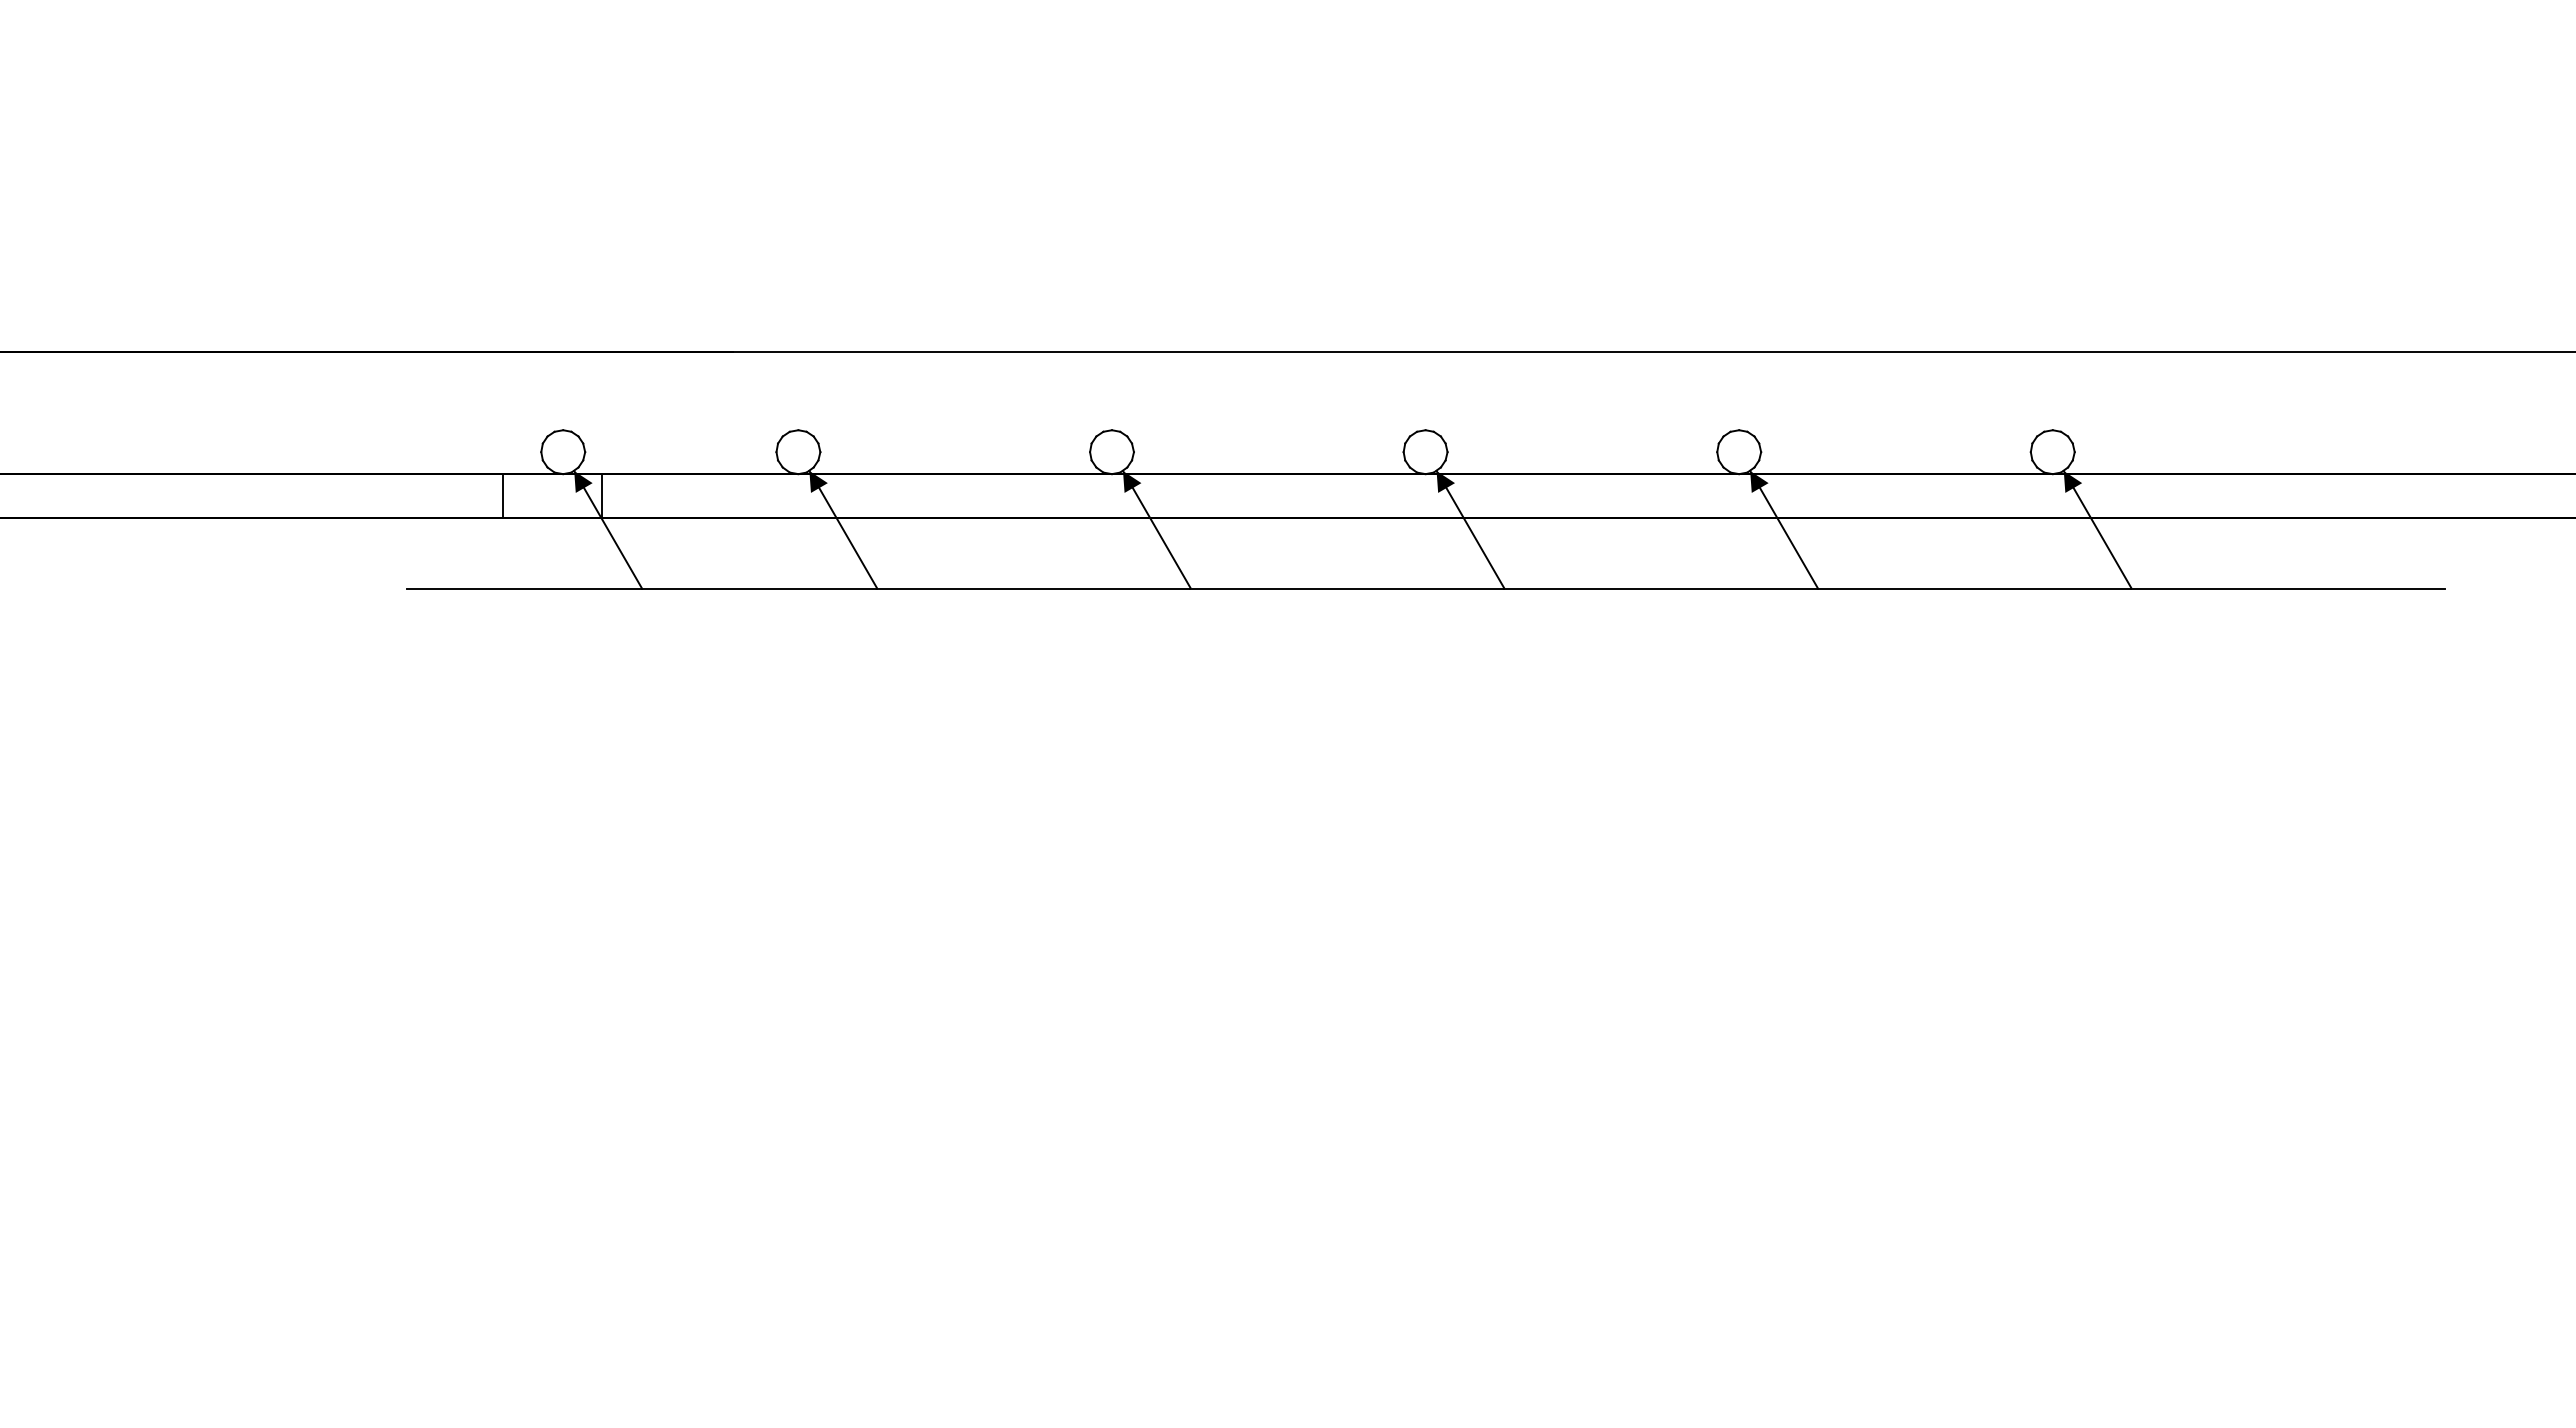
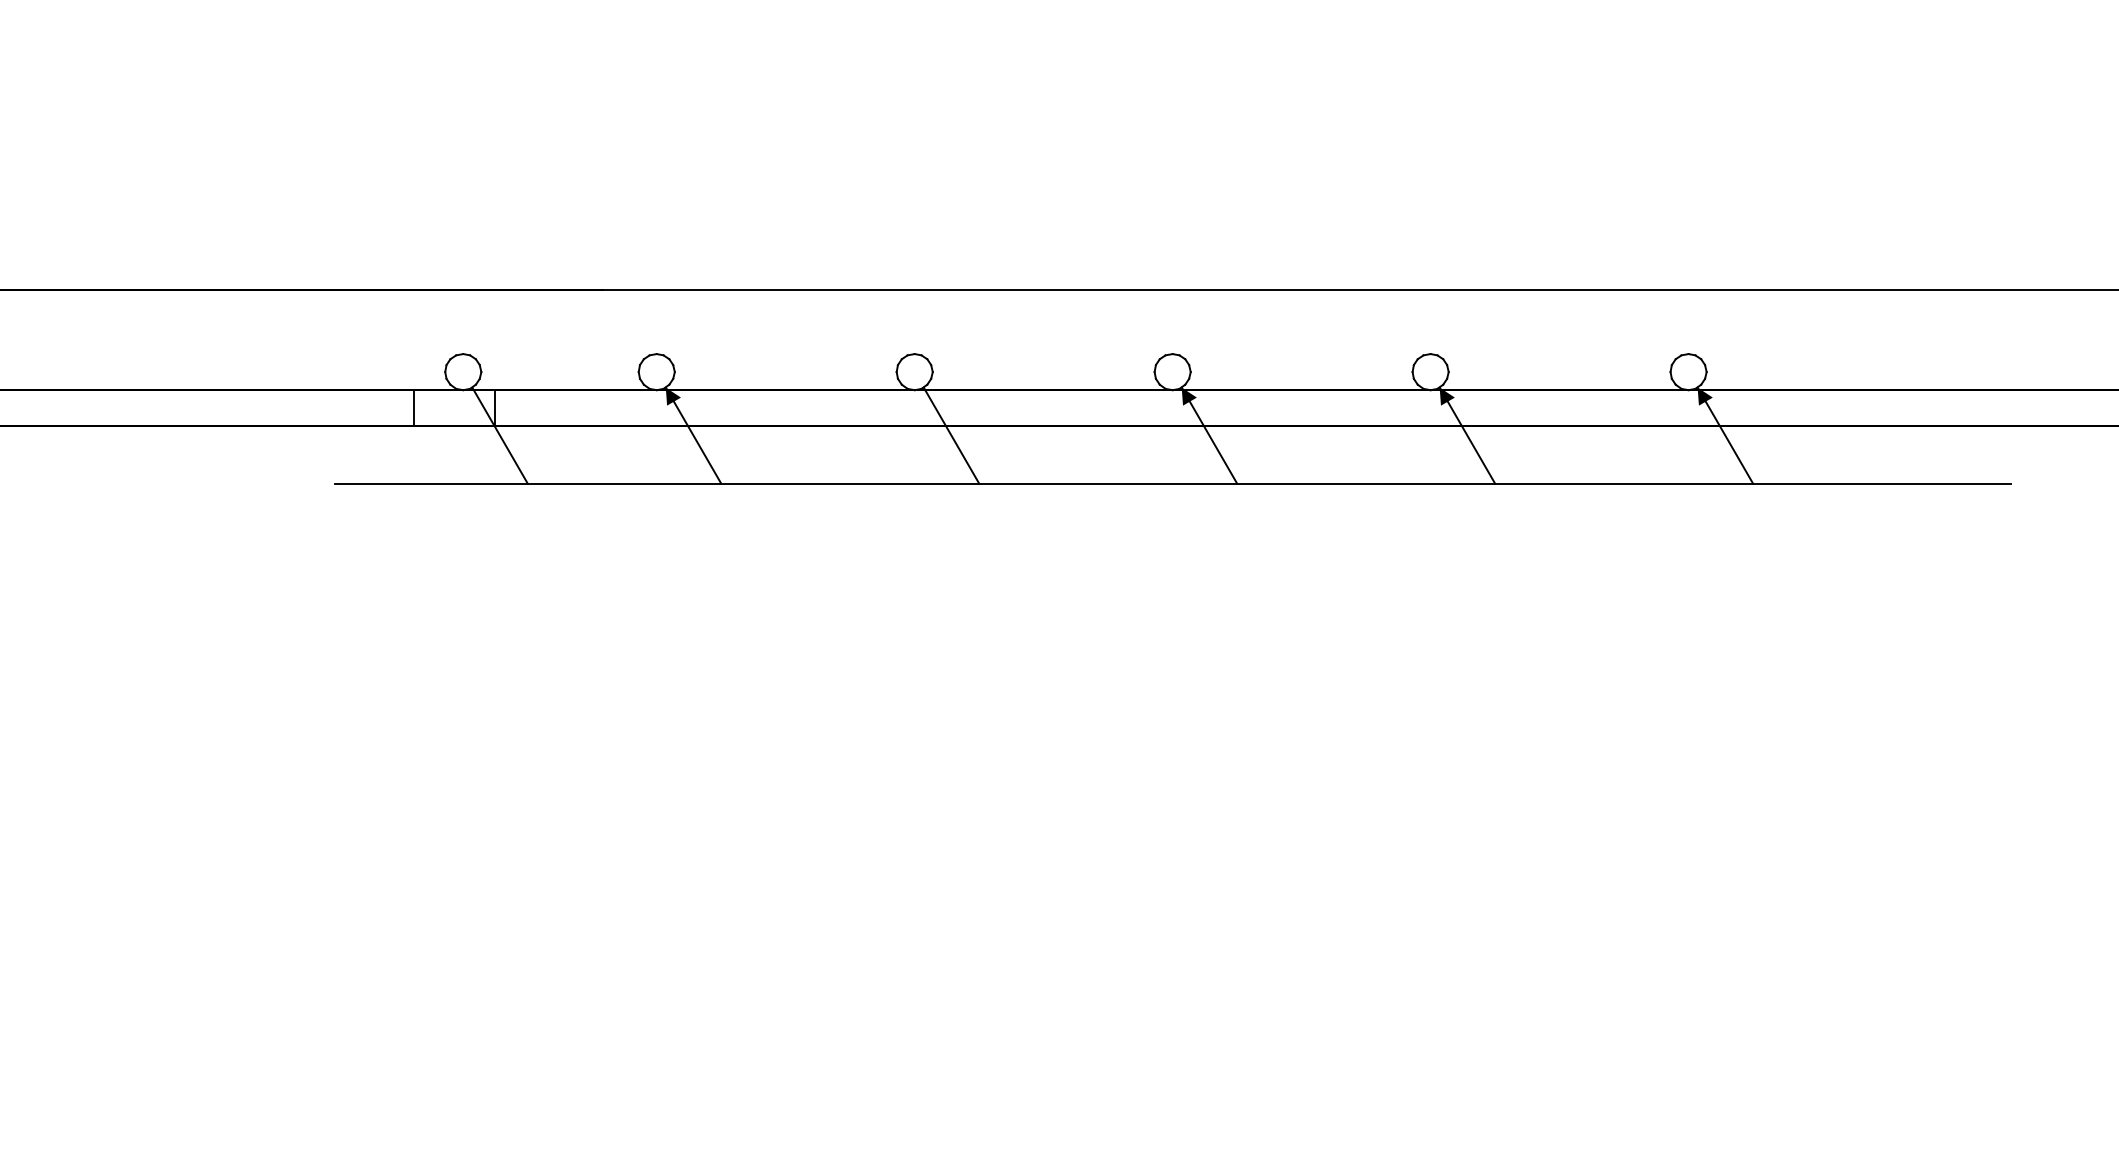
fill: (583, 481) -> (479, 396), removed
fill: (1132, 481) -> (931, 396), removed

